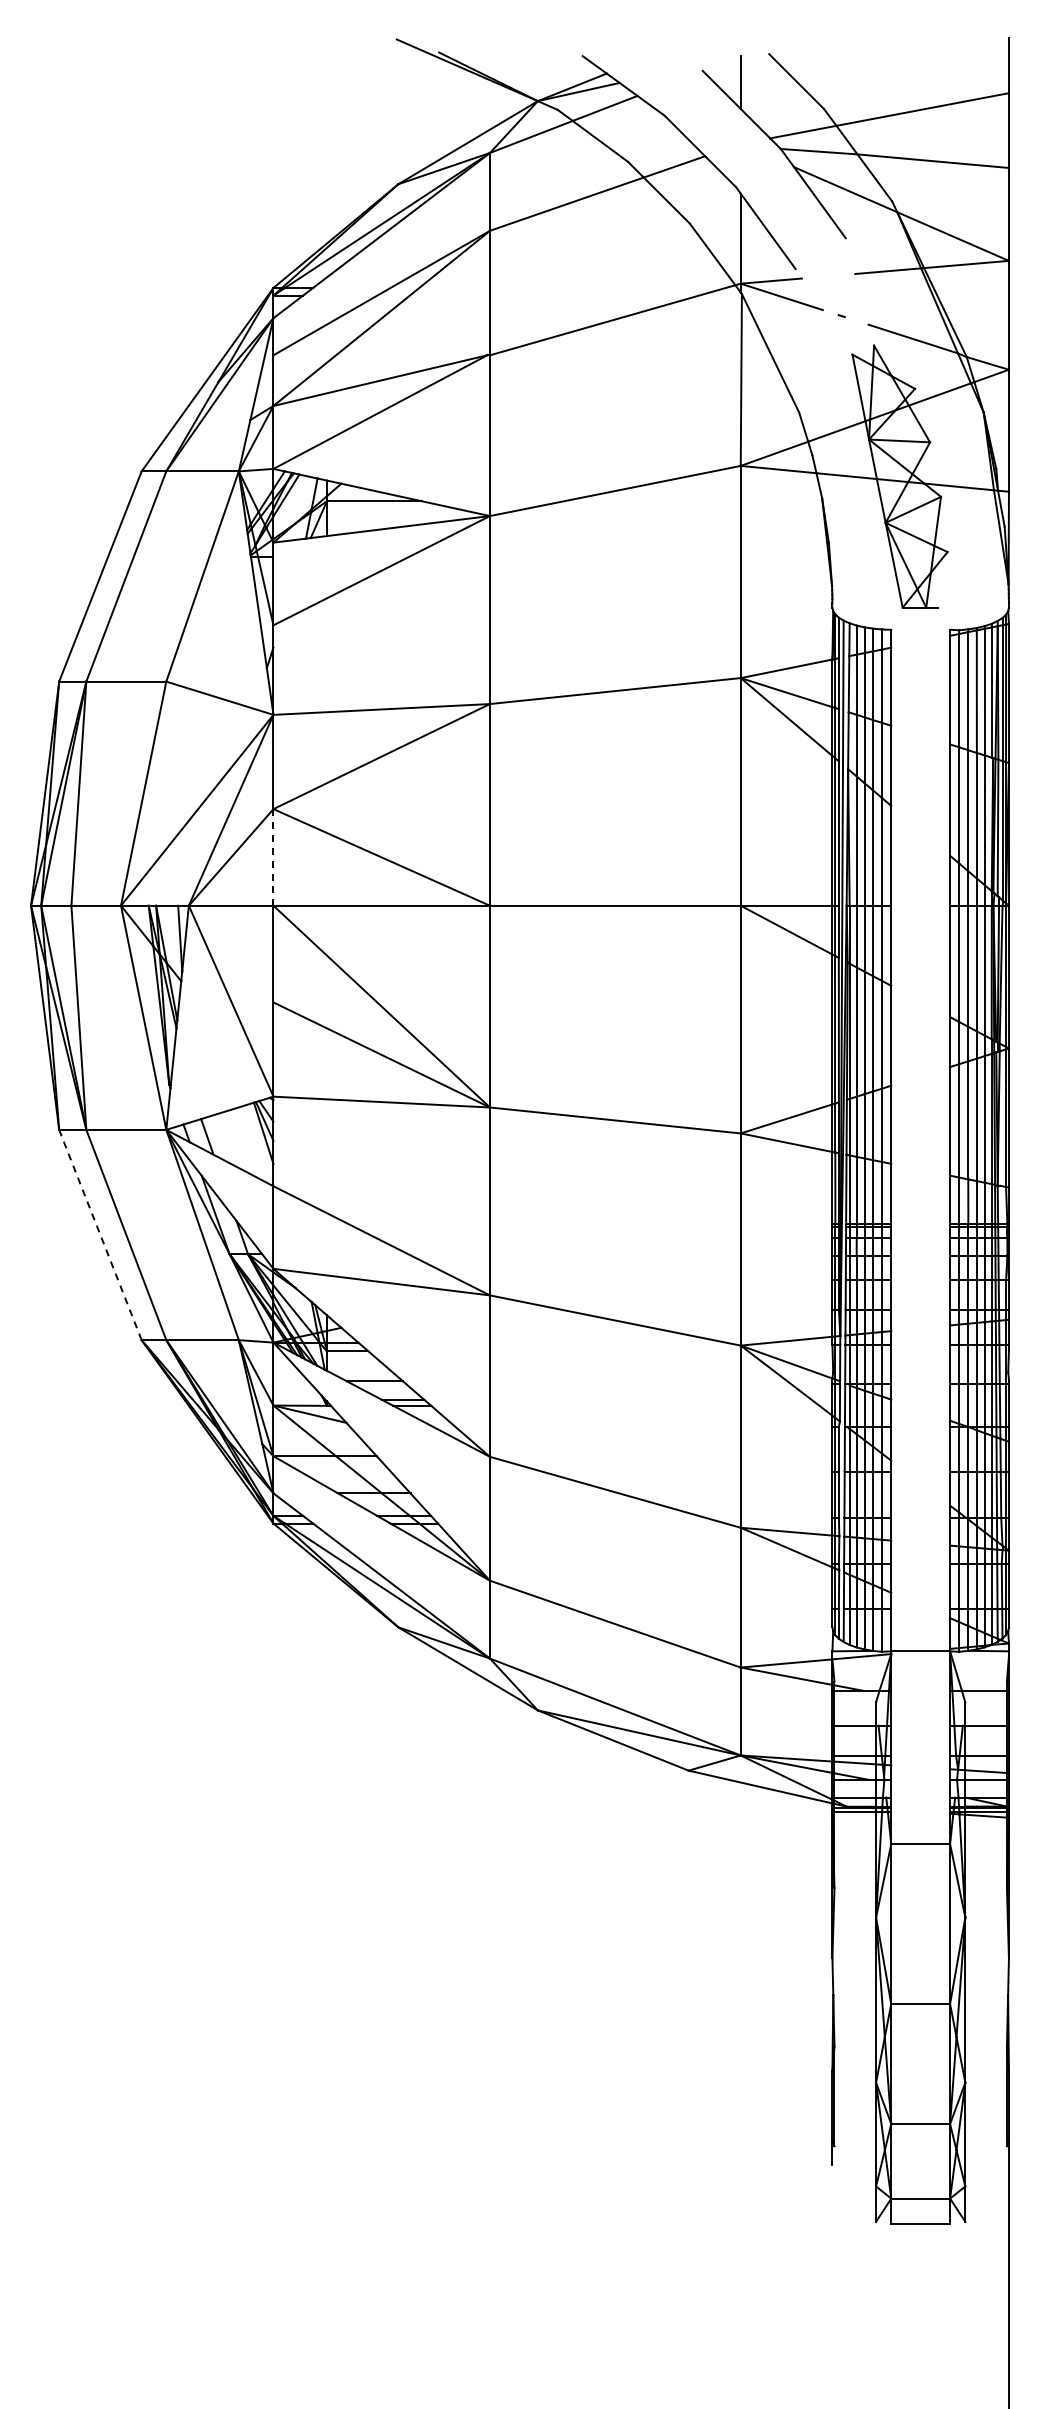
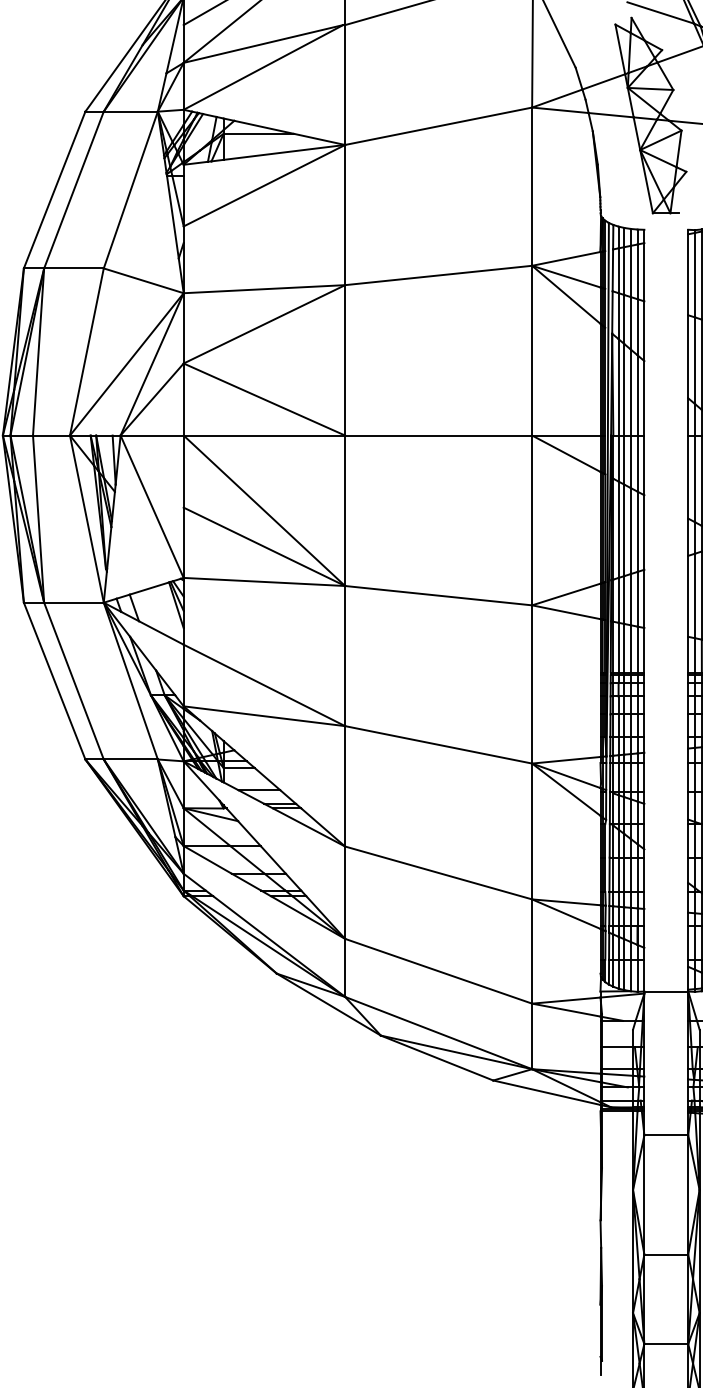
line: (273, 857) -> (183, 399), dashed -> solid
line: (100, 1235) -> (54, 681), dashed -> solid

